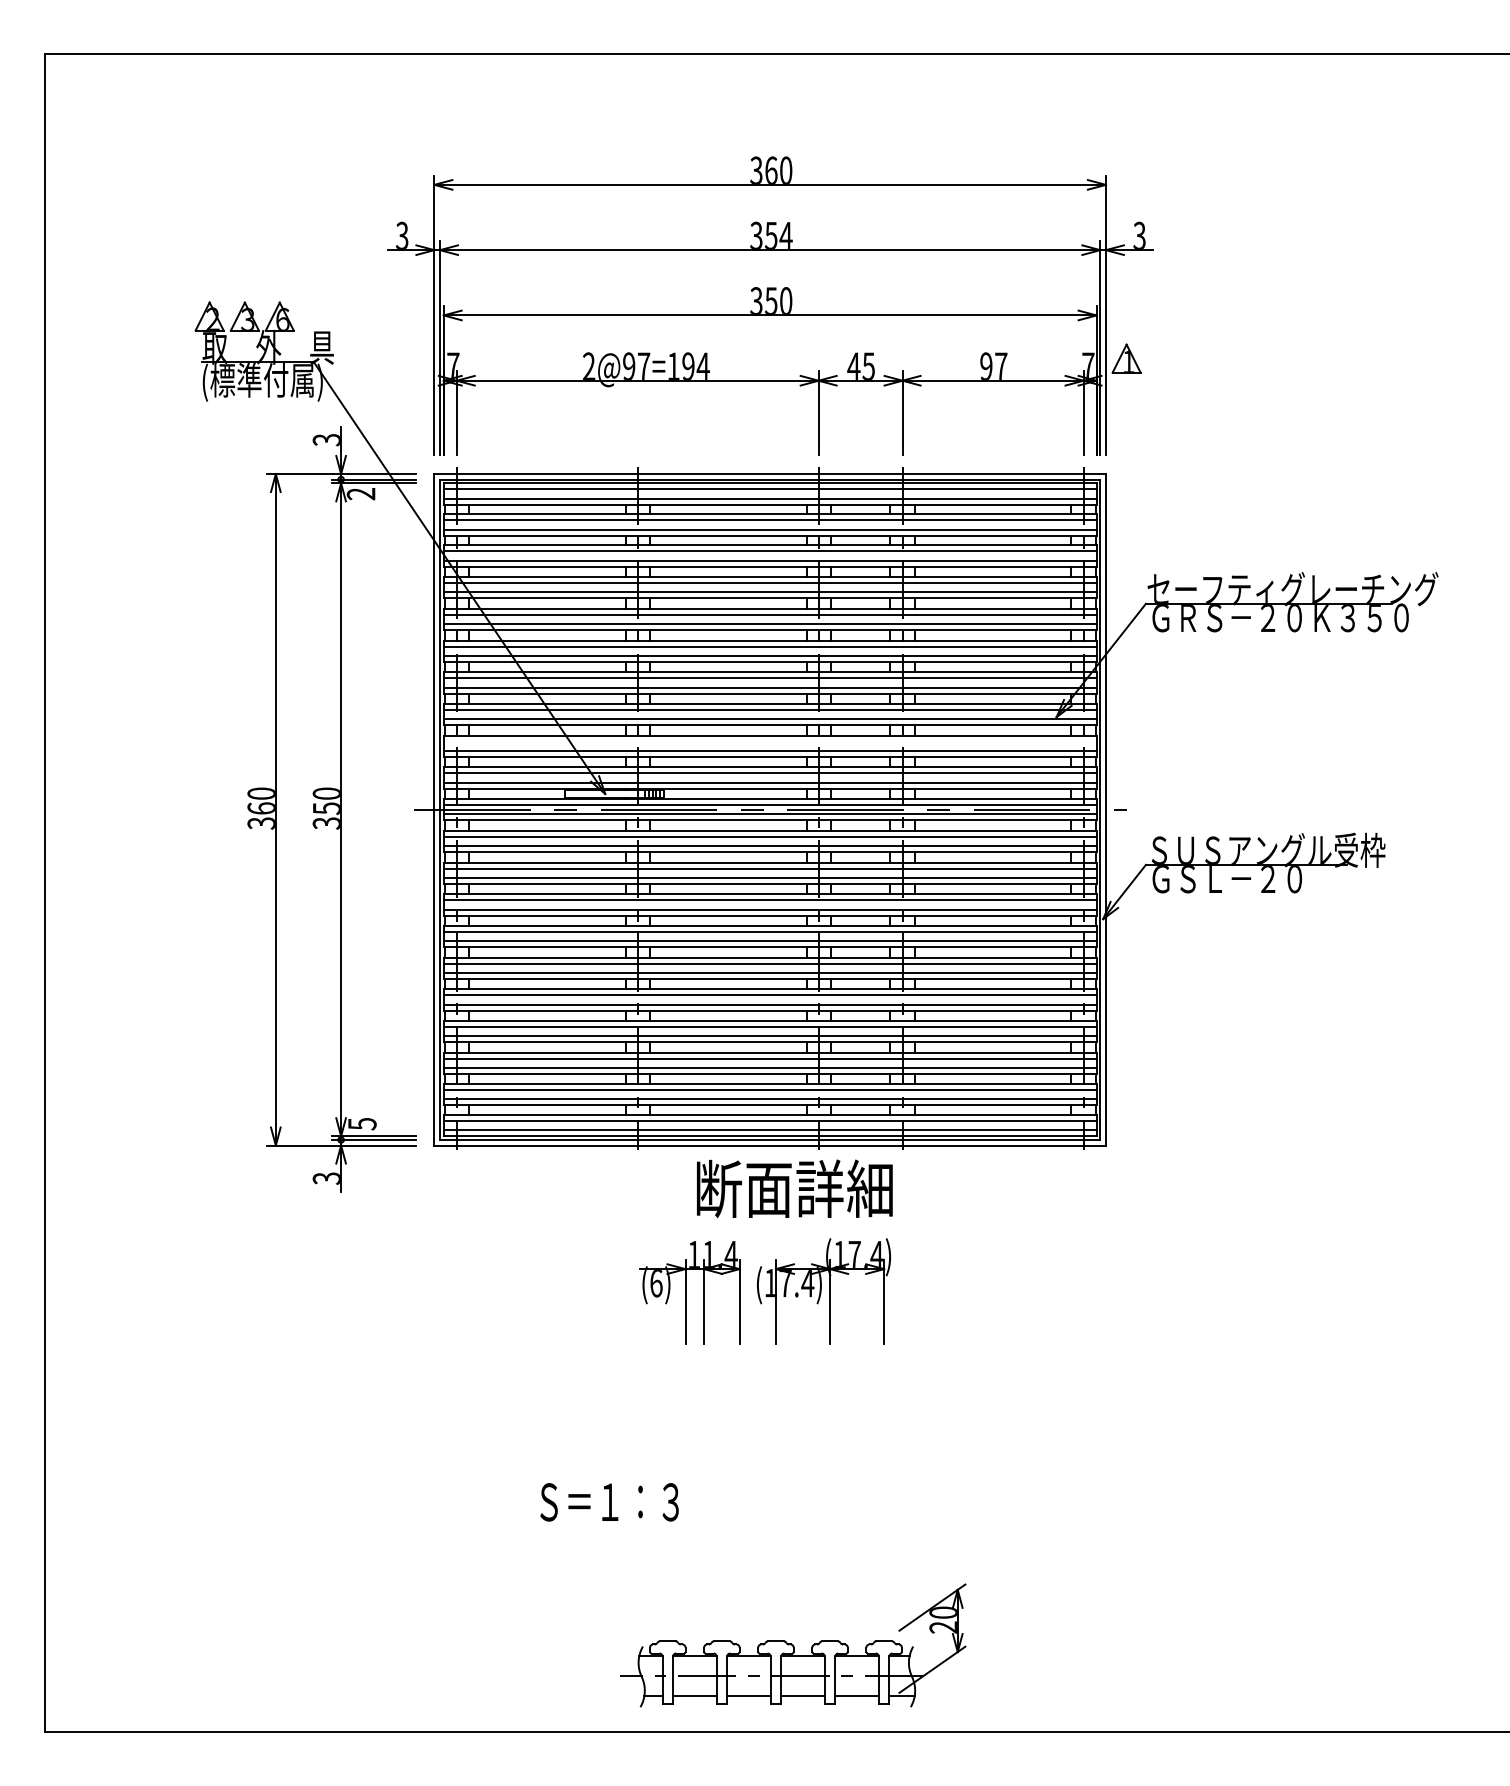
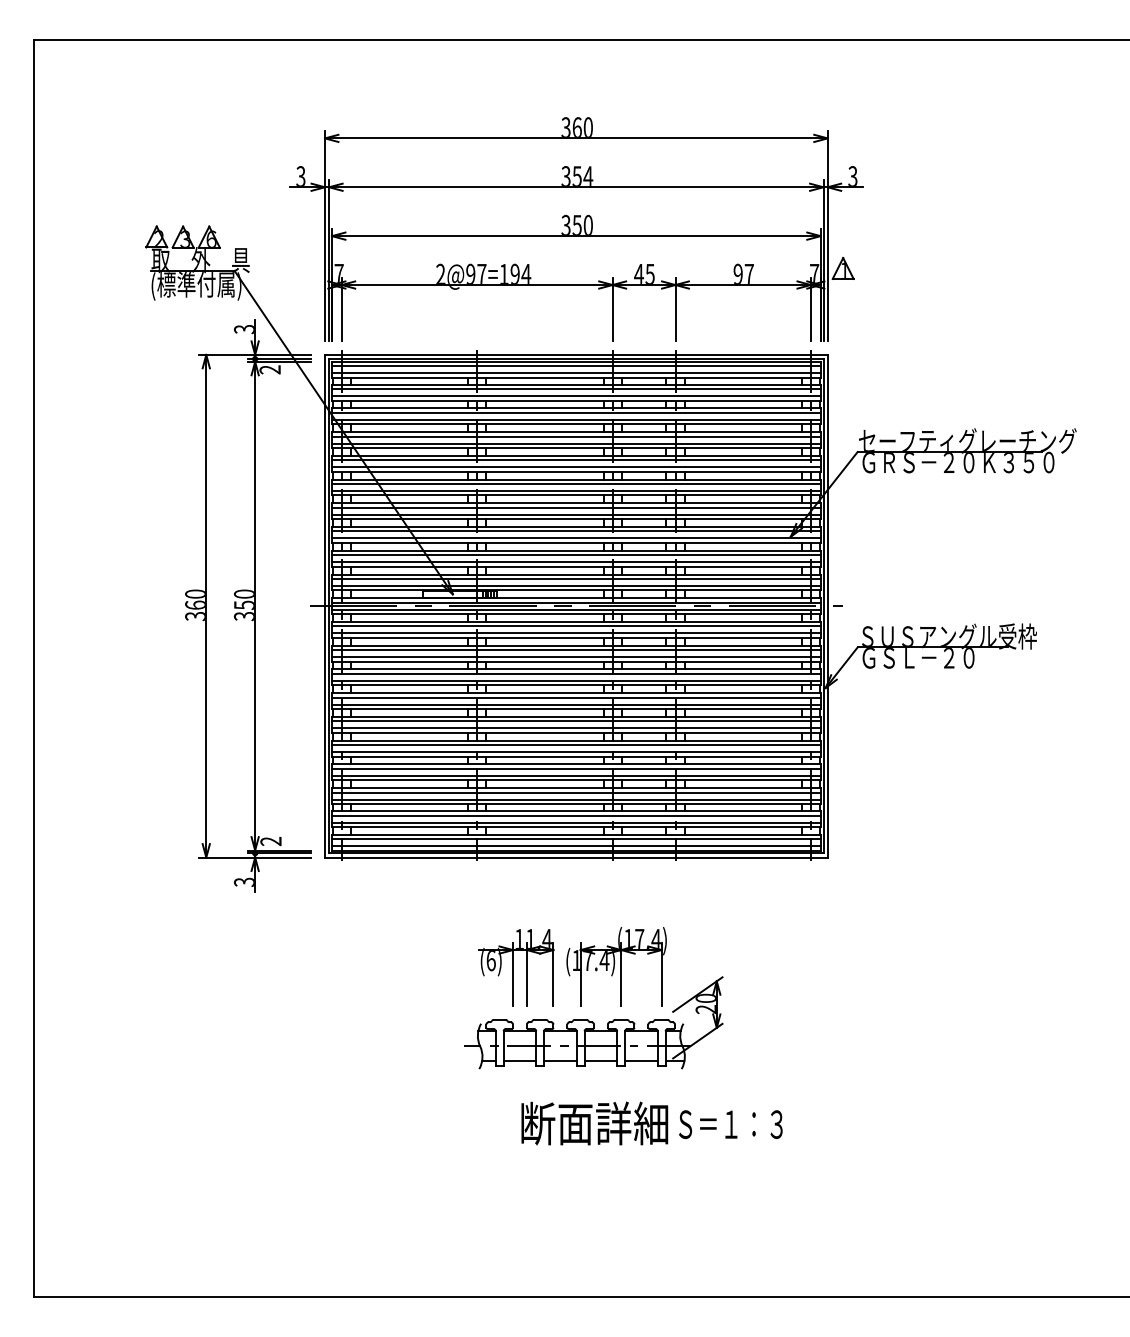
line: (769, 741) -> (575, 555), added
text: (362, 1124) -> (271, 841), 5 -> 2
text: (794, 1188) -> (594, 1123), moved
text: (609, 1502) -> (730, 1124), moved
part: (793, 1645) -> (593, 1022), moved

